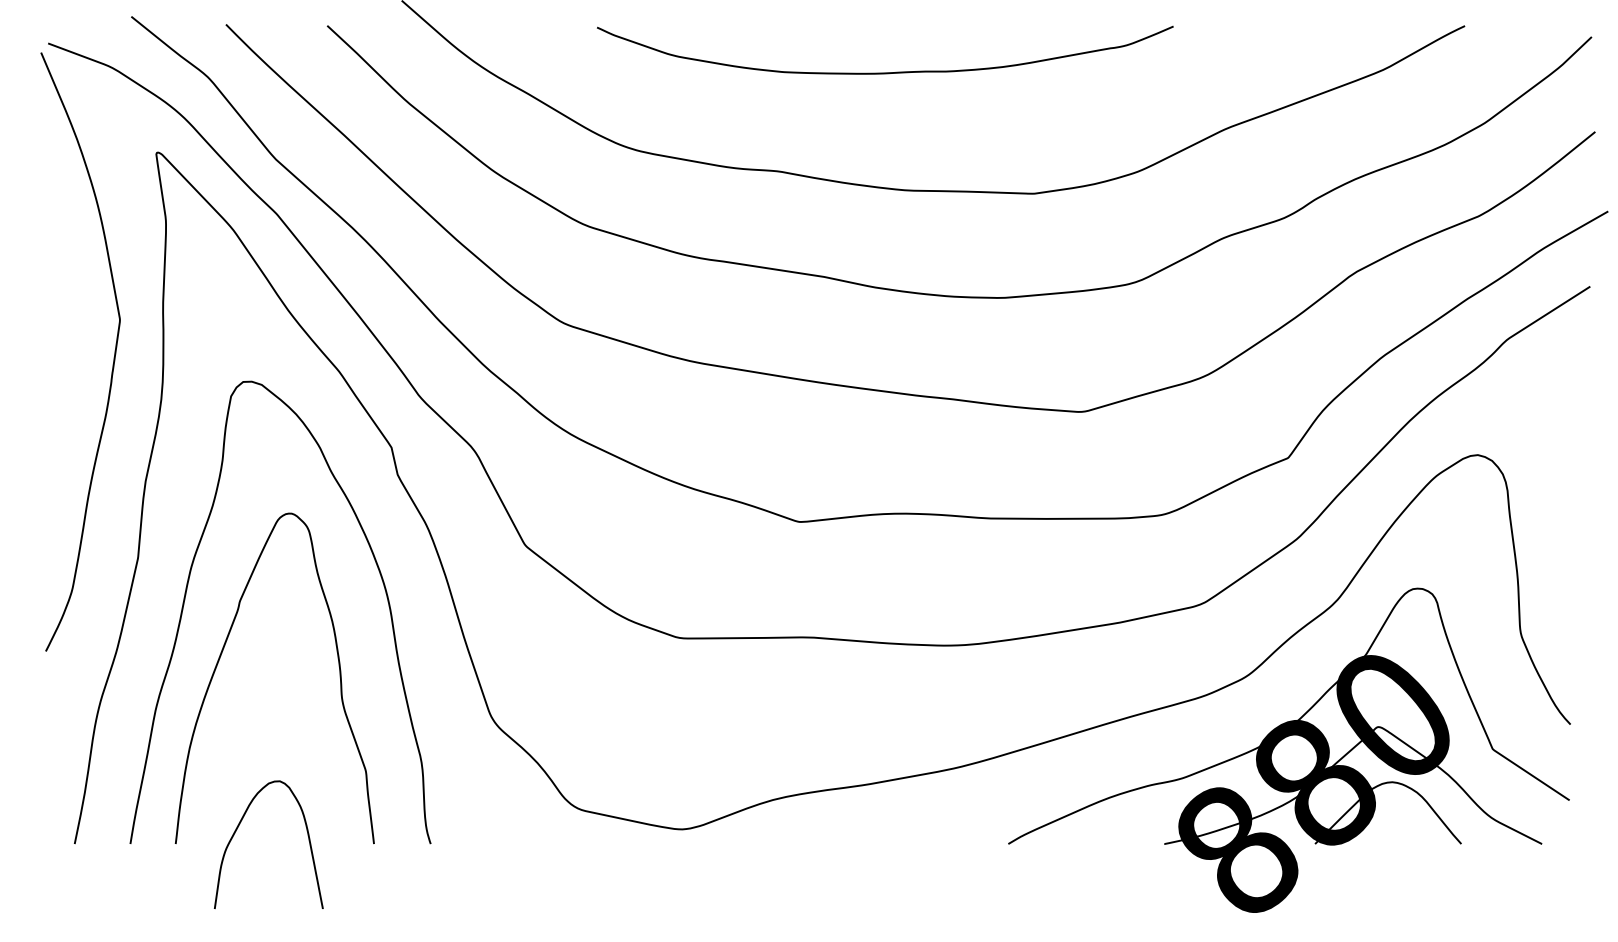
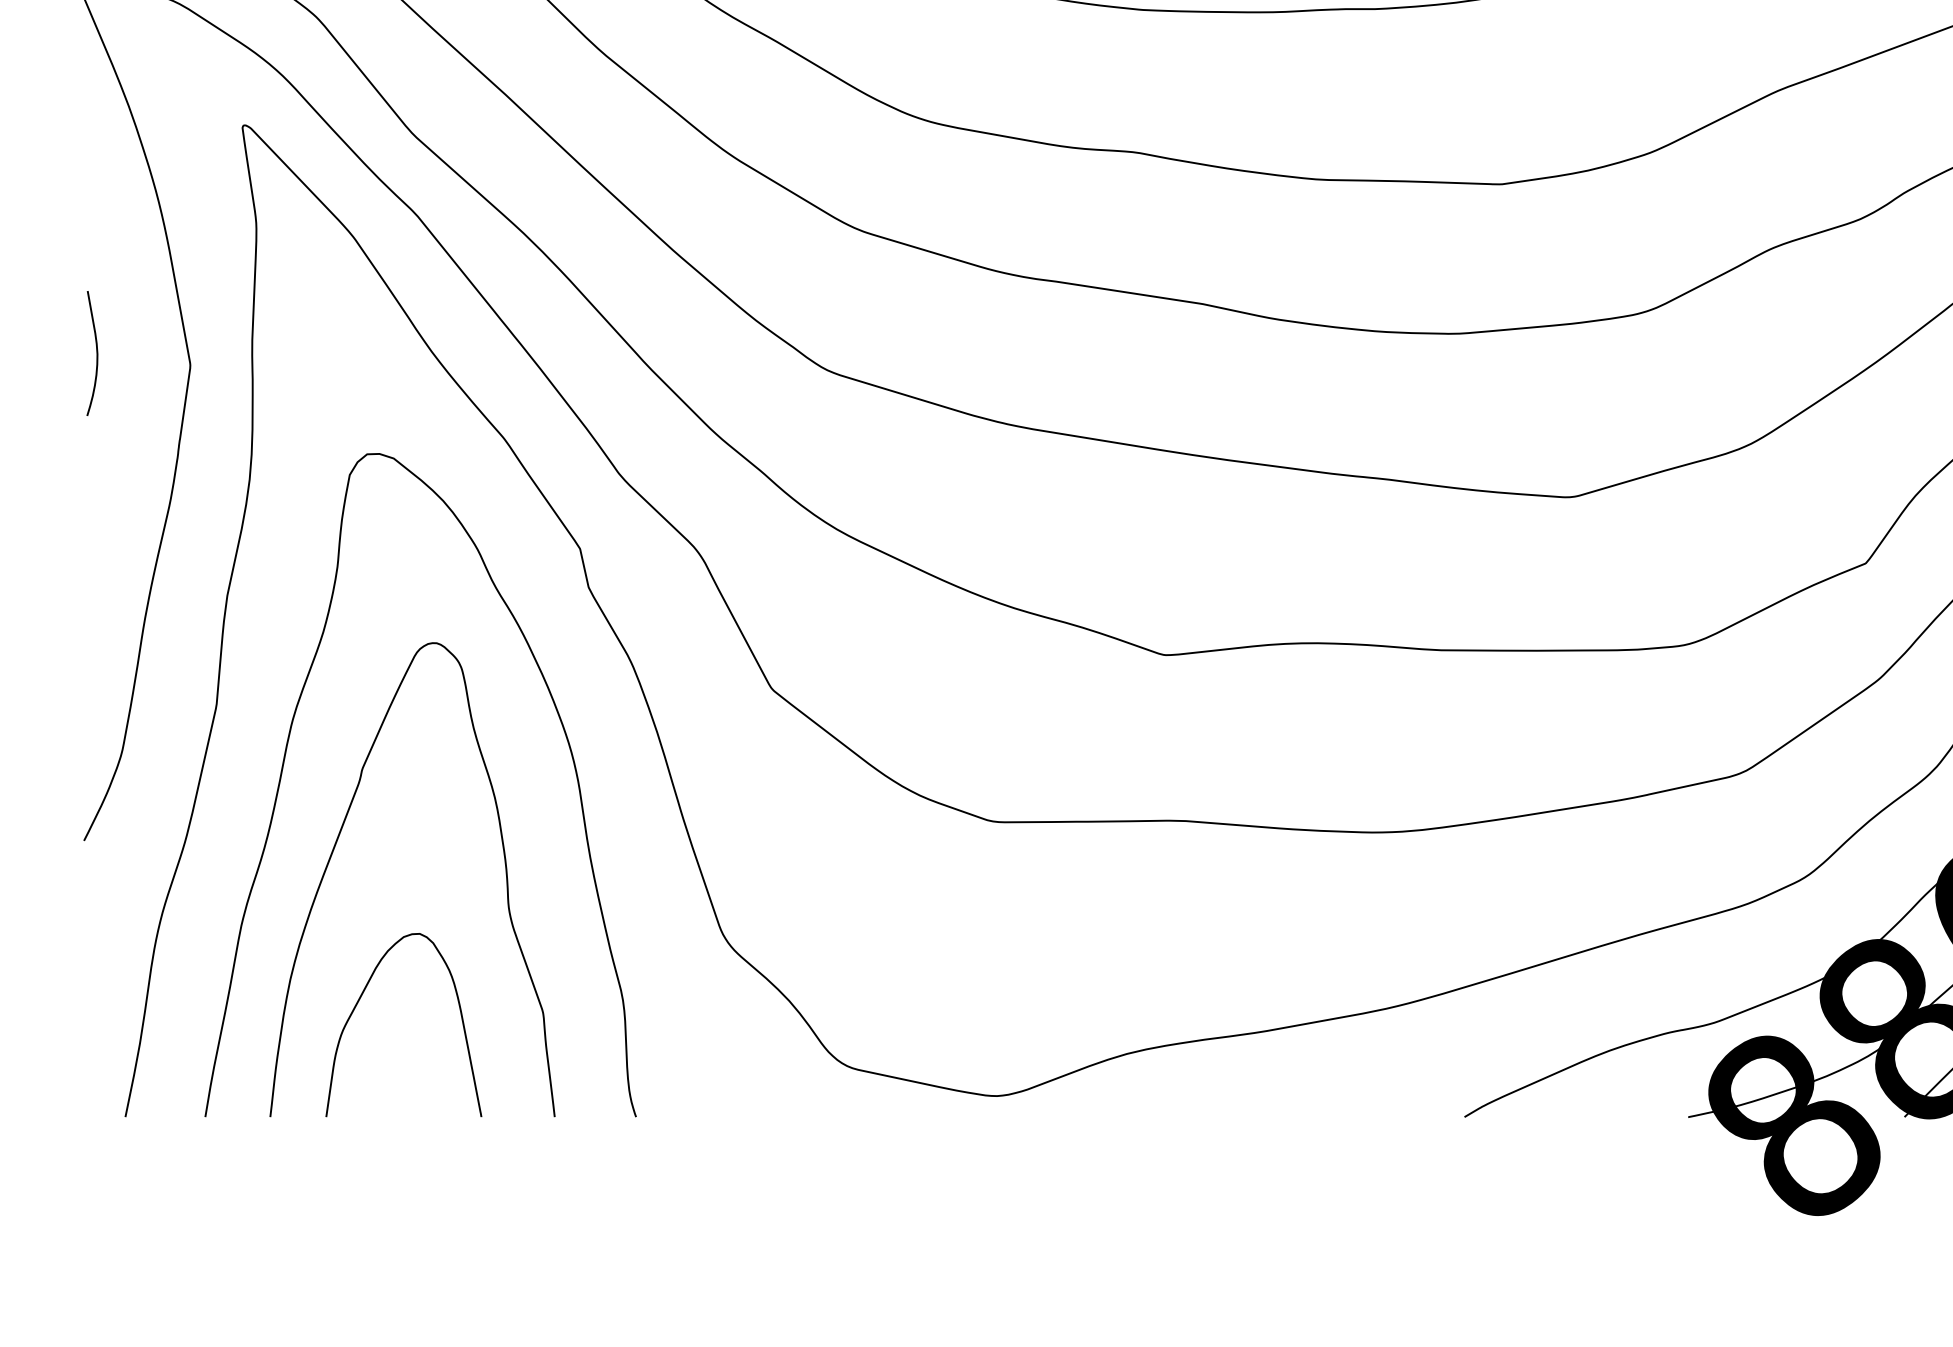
curve: (54, 311) -> (96, 353), added
curve: (240, 824) -> (363, 995), moved

